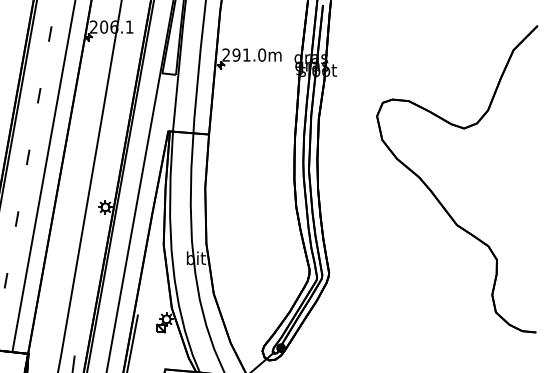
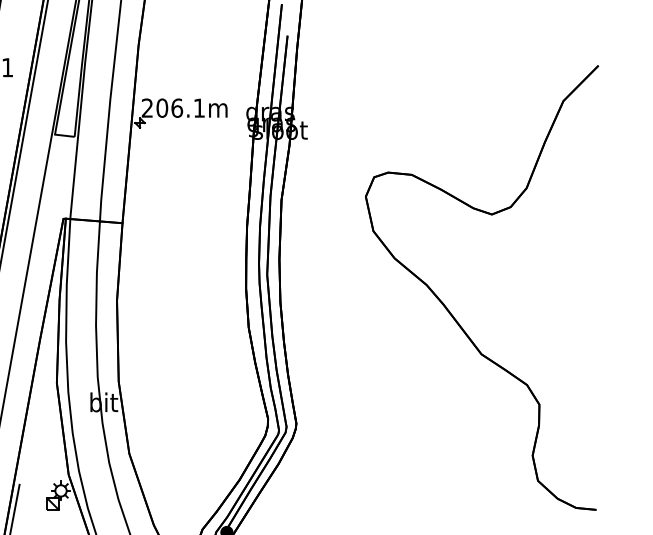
text: (249, 54) -> (181, 107), 291.0m -> 206.1m

